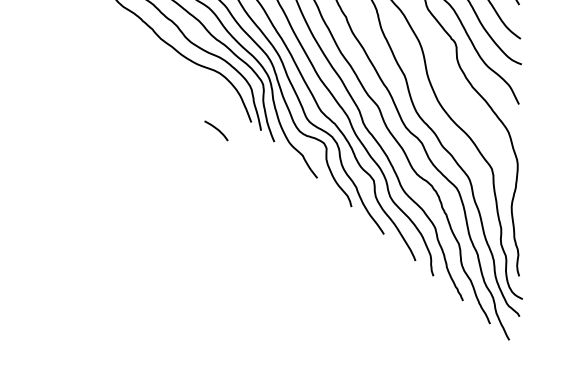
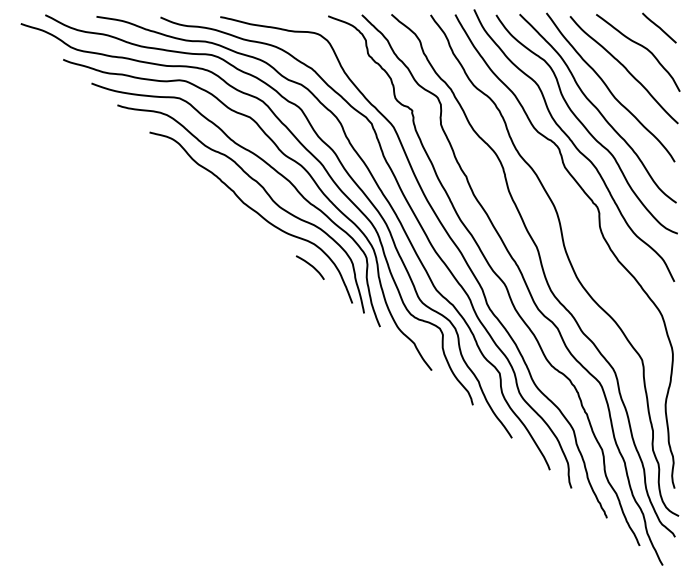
curve: (216, 129) -> (310, 266), moved

